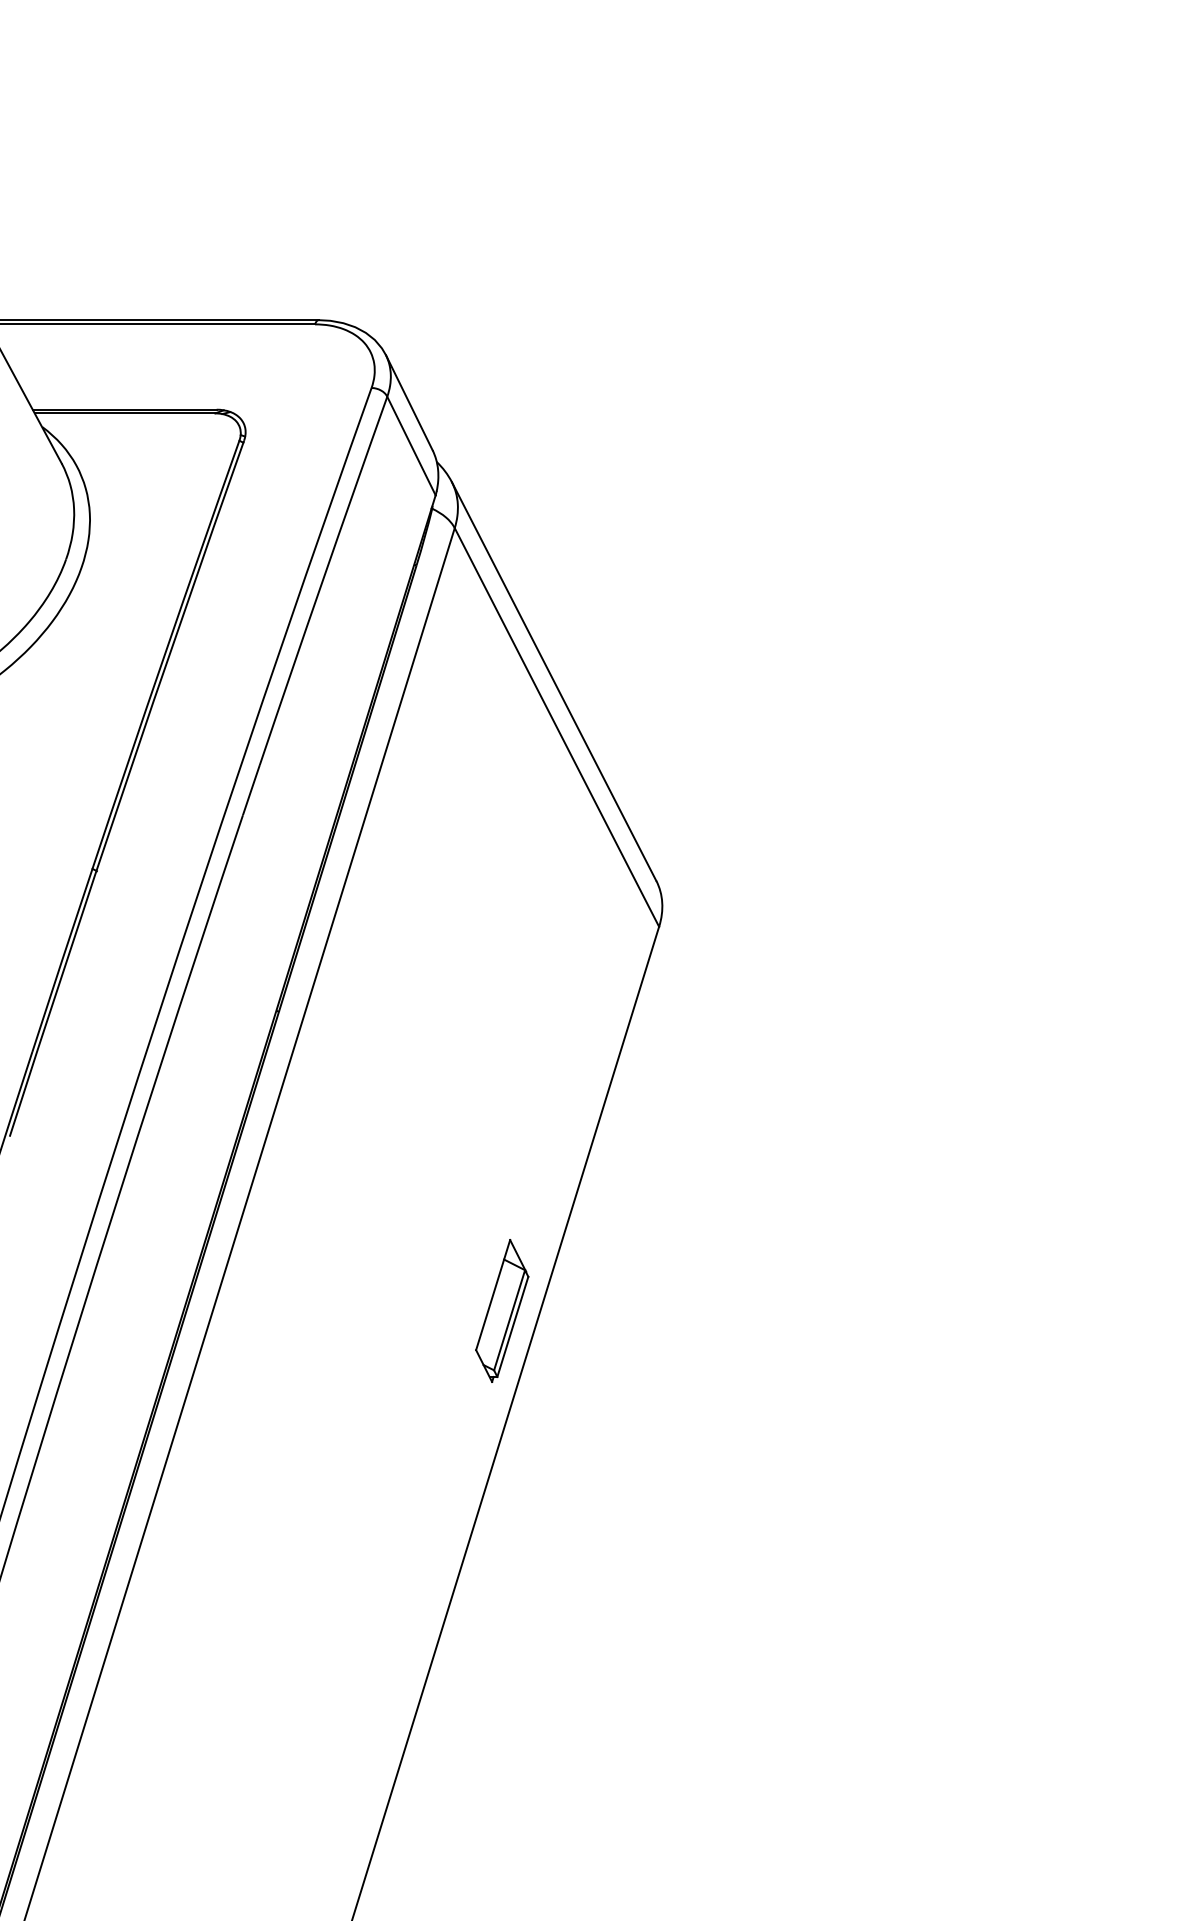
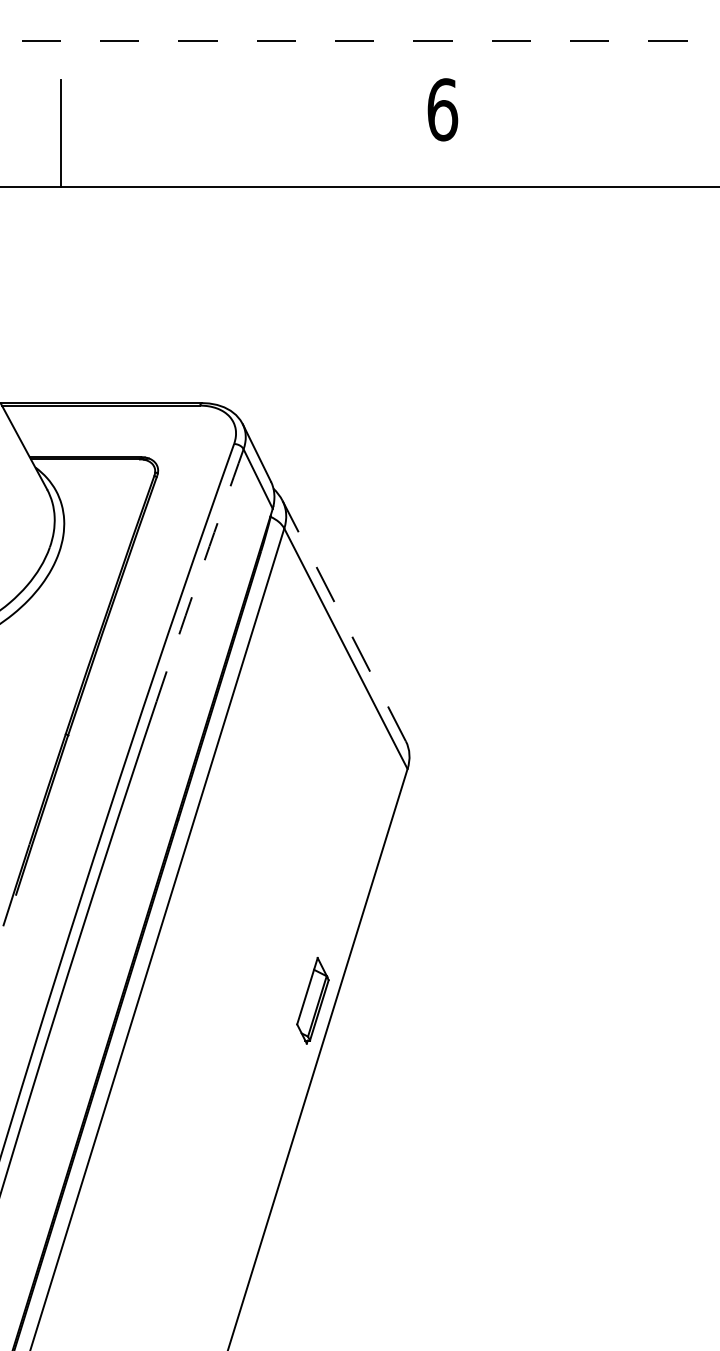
arc: (322, 581) -> (204, 560), solid -> dashed
line: (554, 680) -> (344, 620), solid -> dashed

